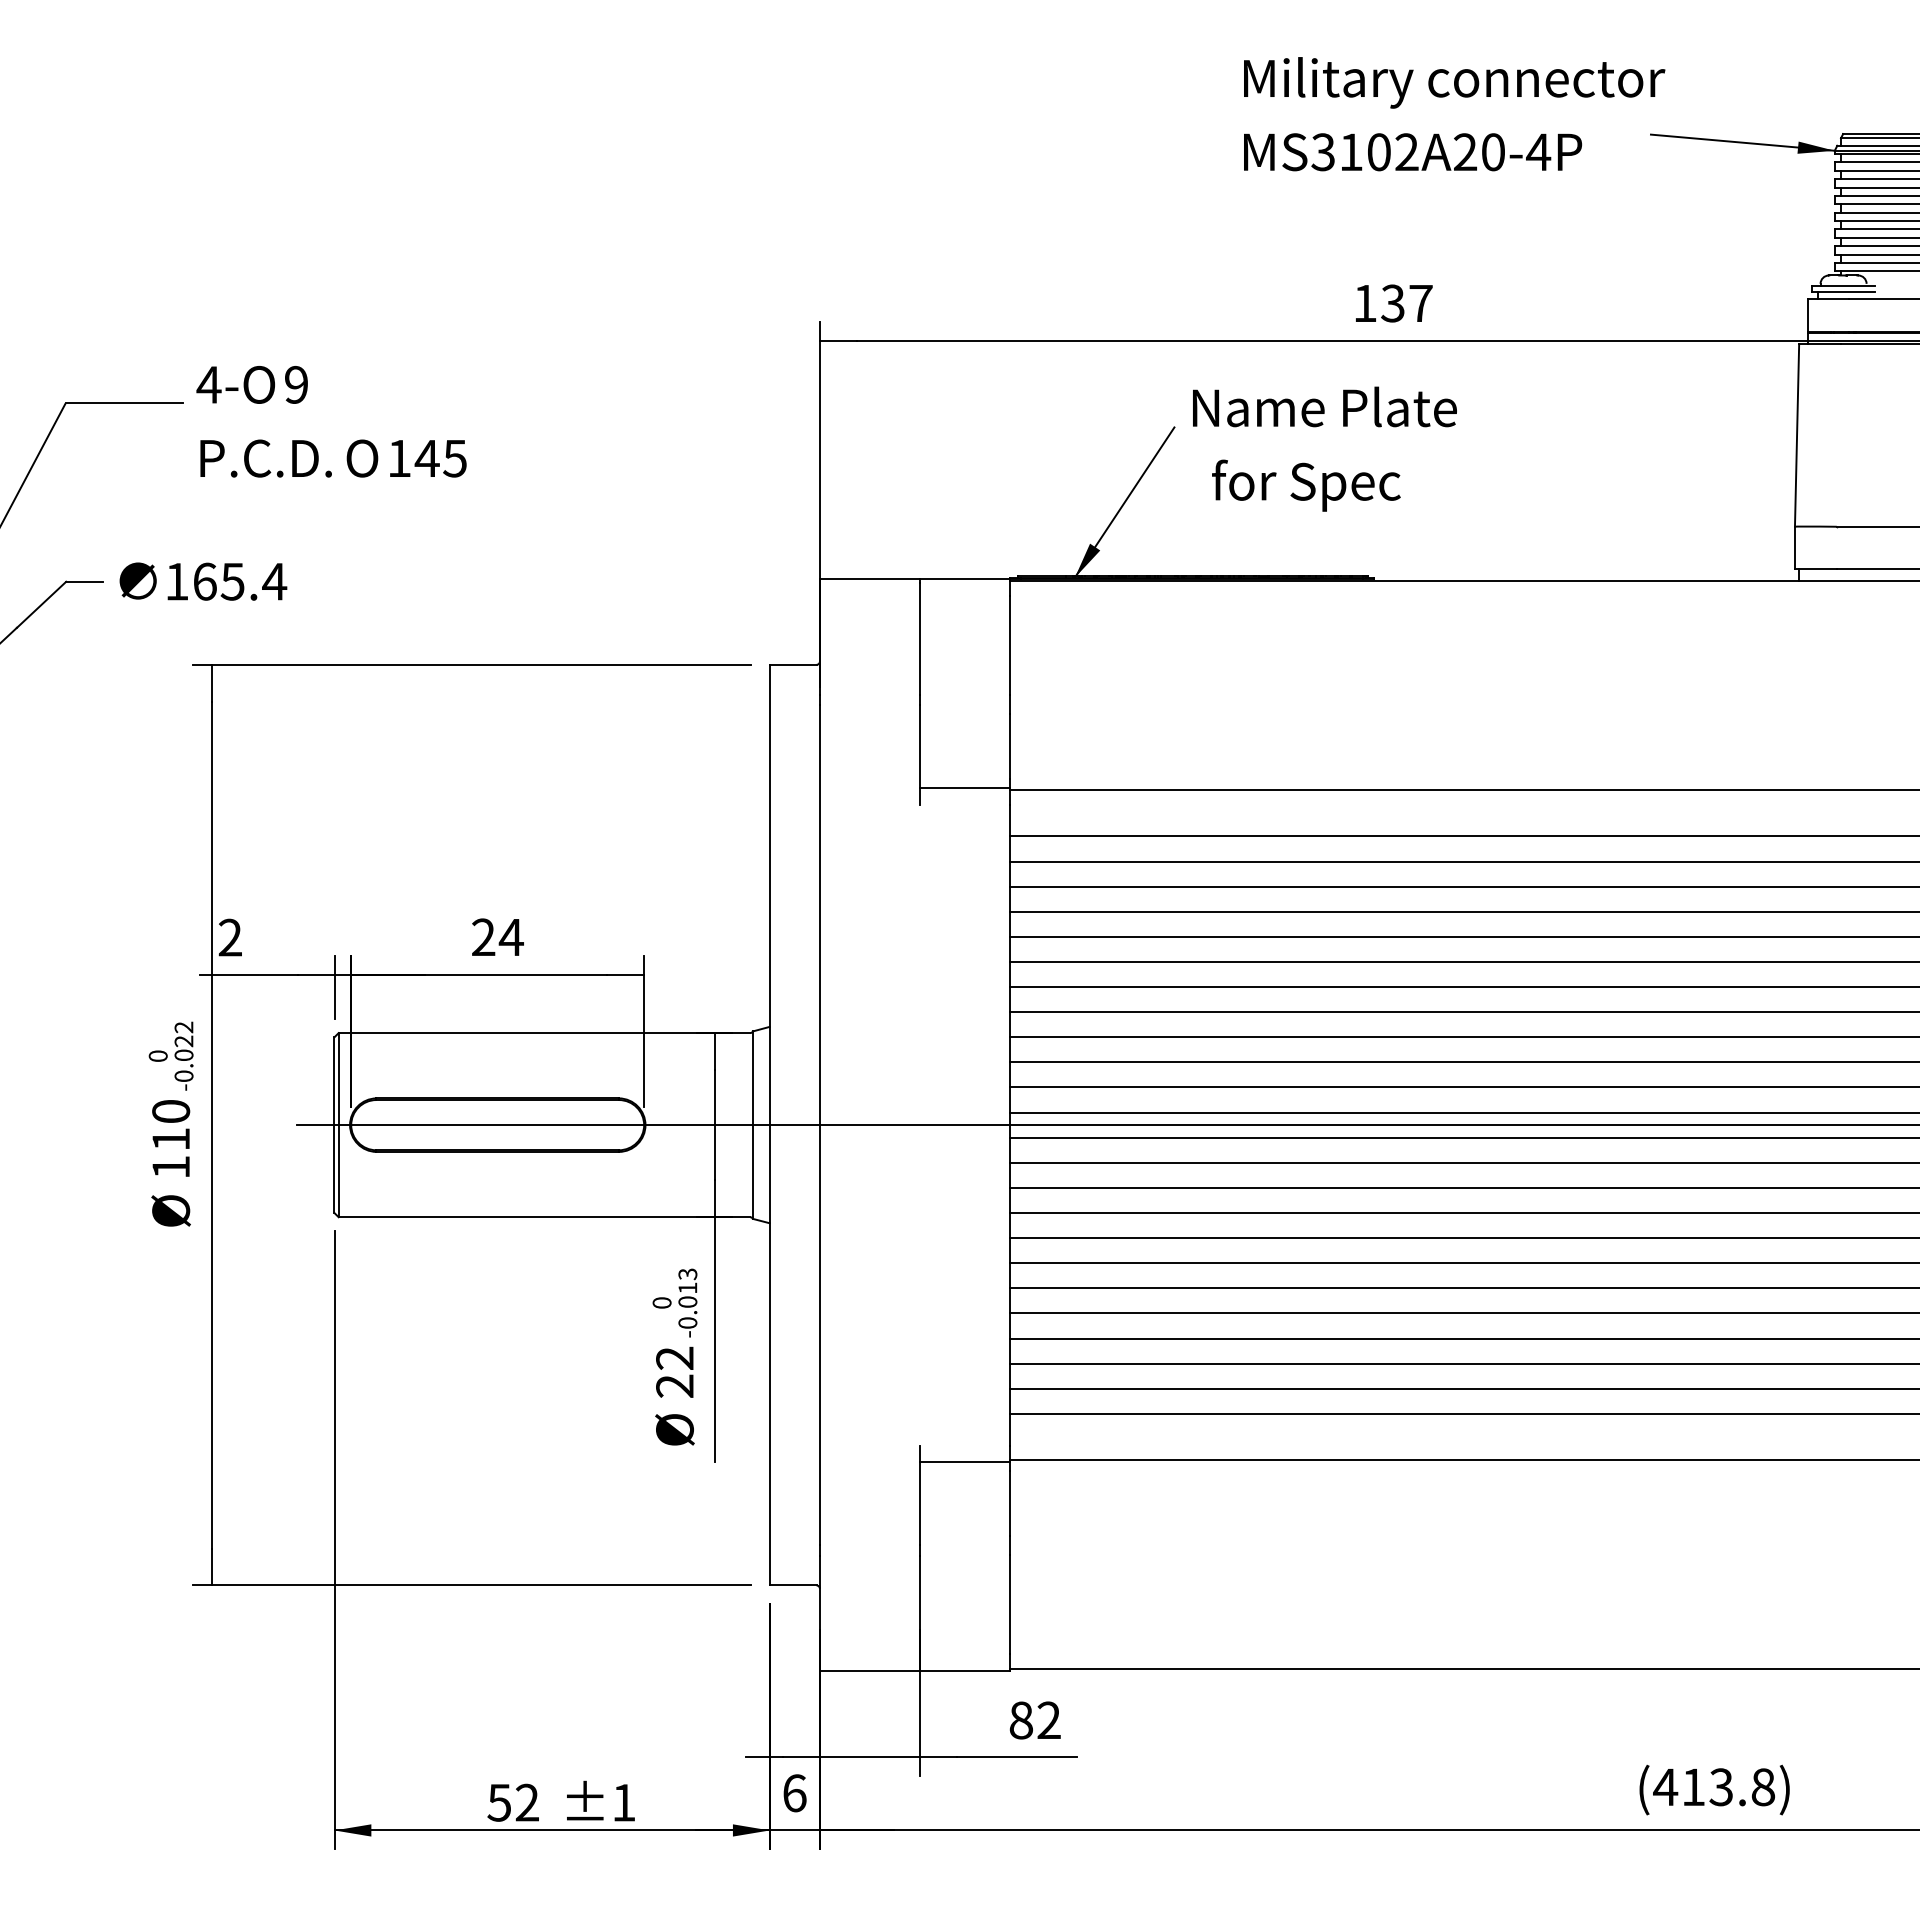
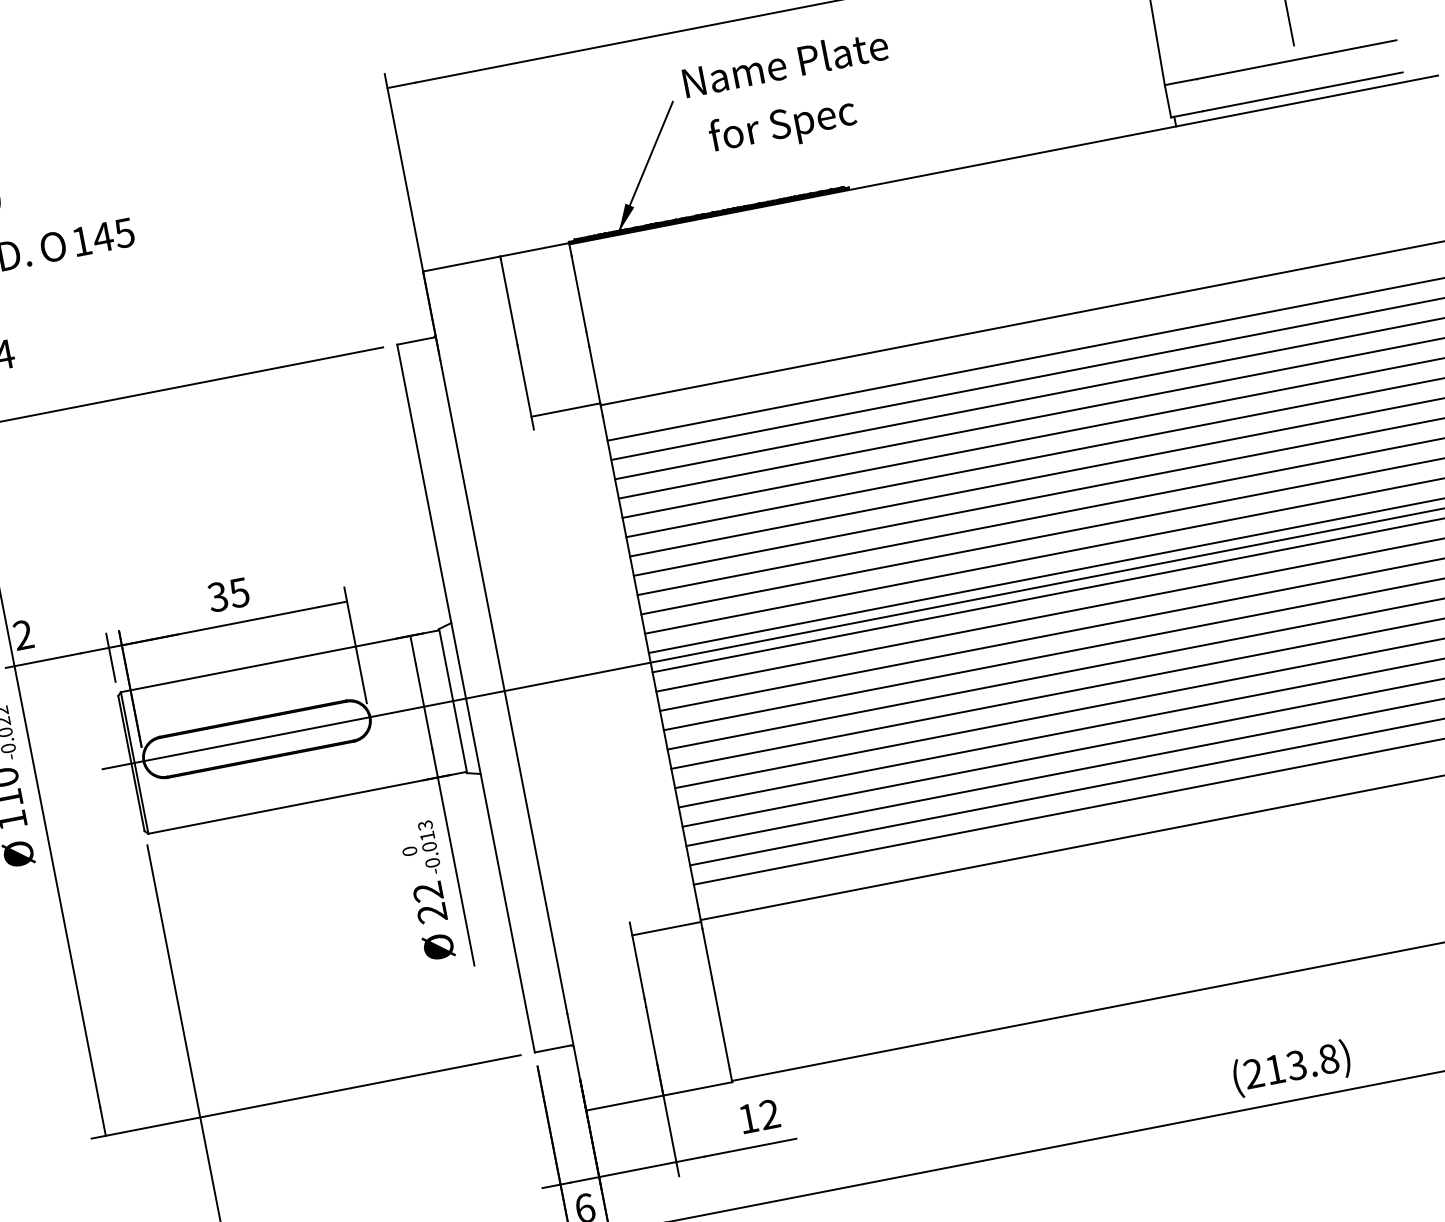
text: (497, 937) -> (228, 594), 24 -> 35
text: (1020, 1720) -> (747, 1118), 82 -> 12
text: (1665, 1786) -> (1253, 1073), (413.8) -> (213.8)

